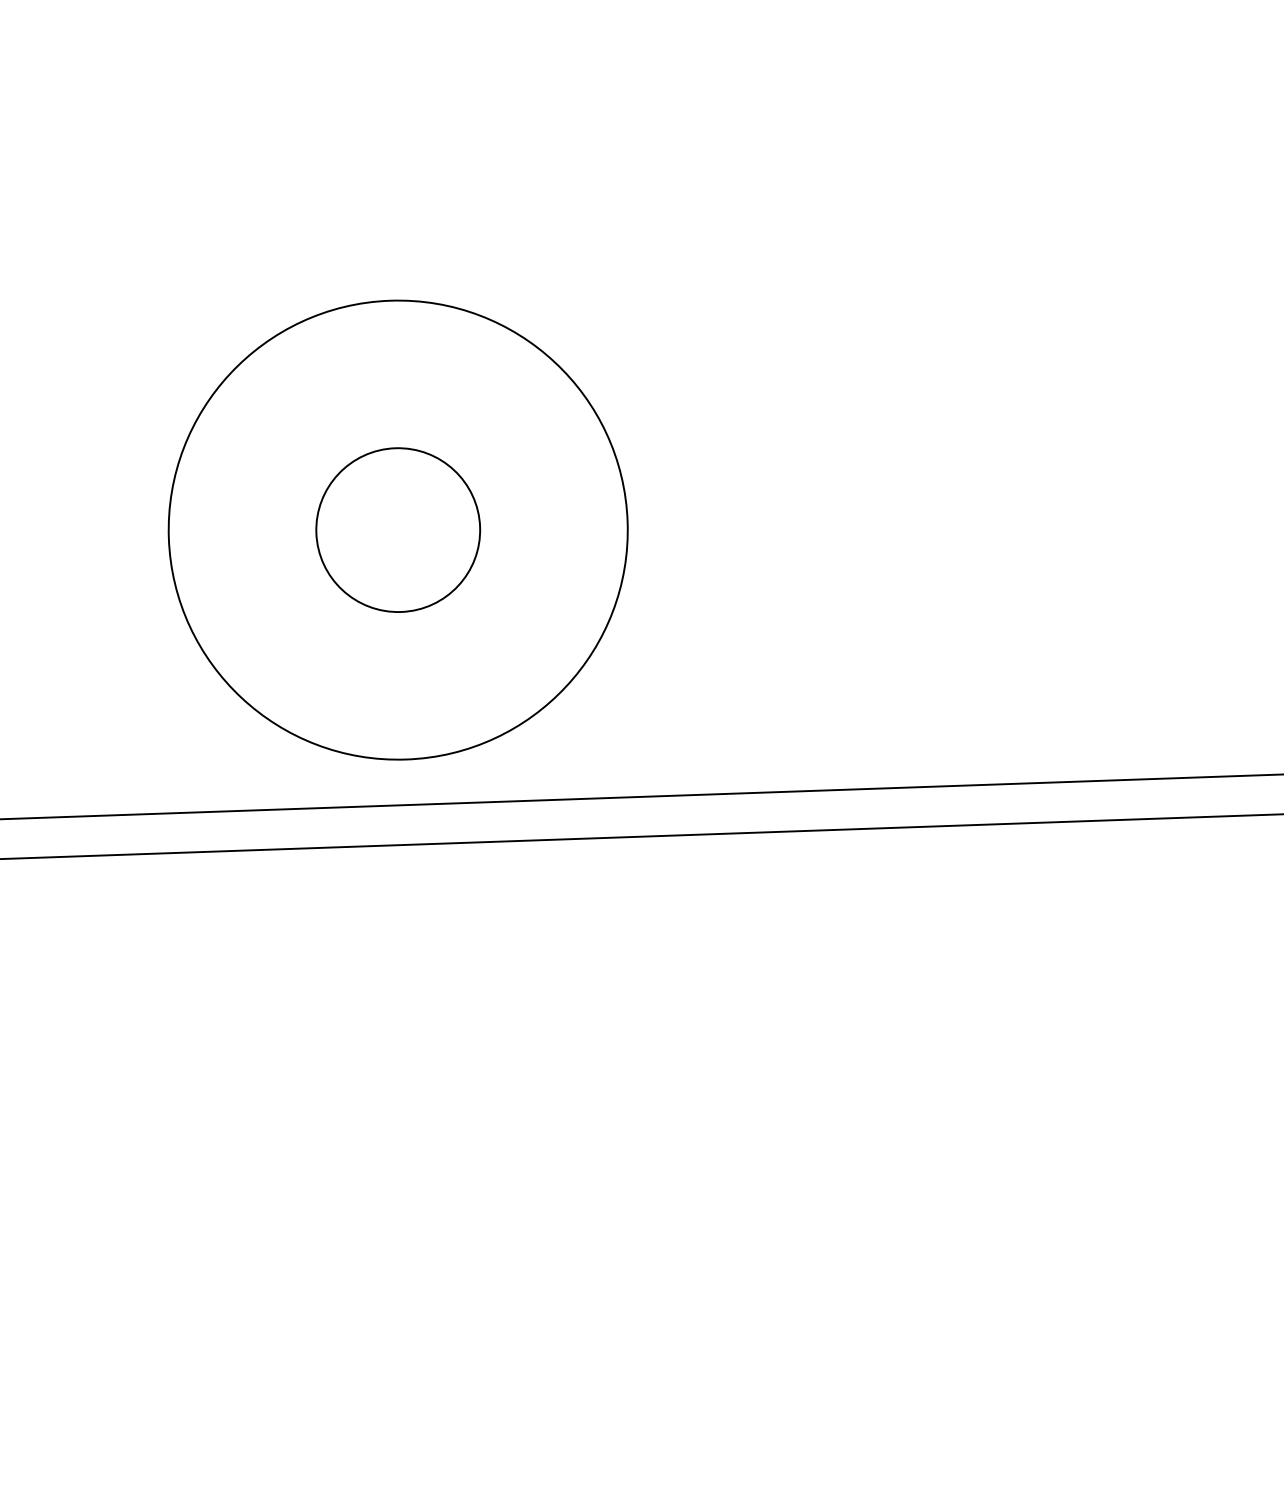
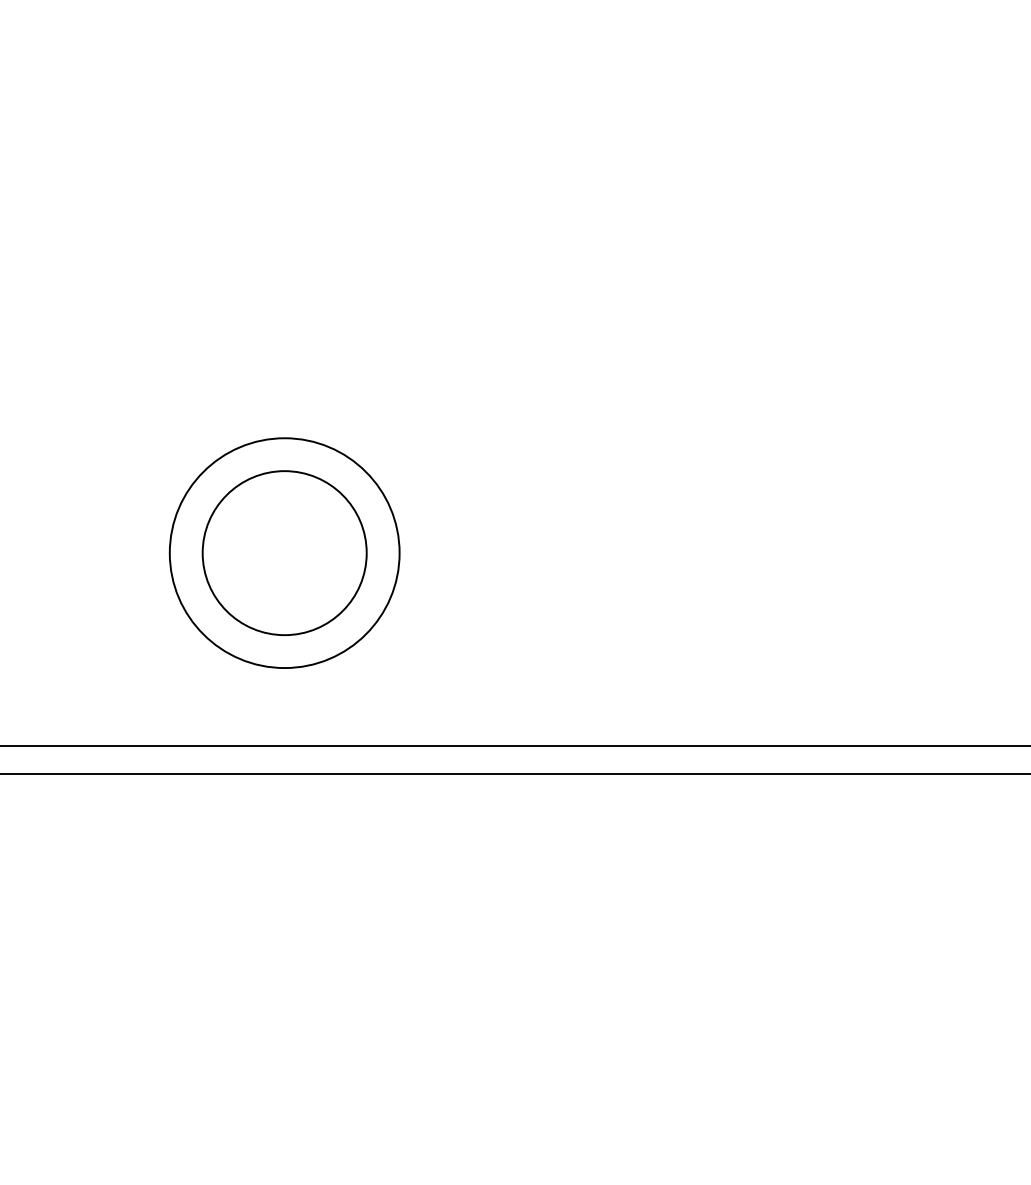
circle: (397, 530) -> (284, 553), size x0.71
circle: (397, 530) -> (284, 553), size x1.43

